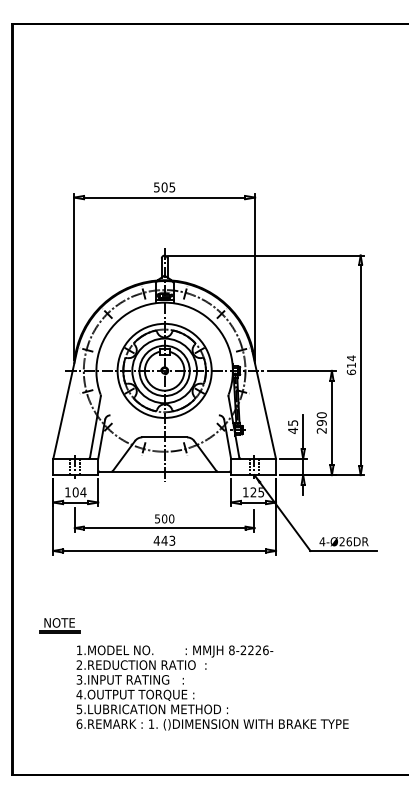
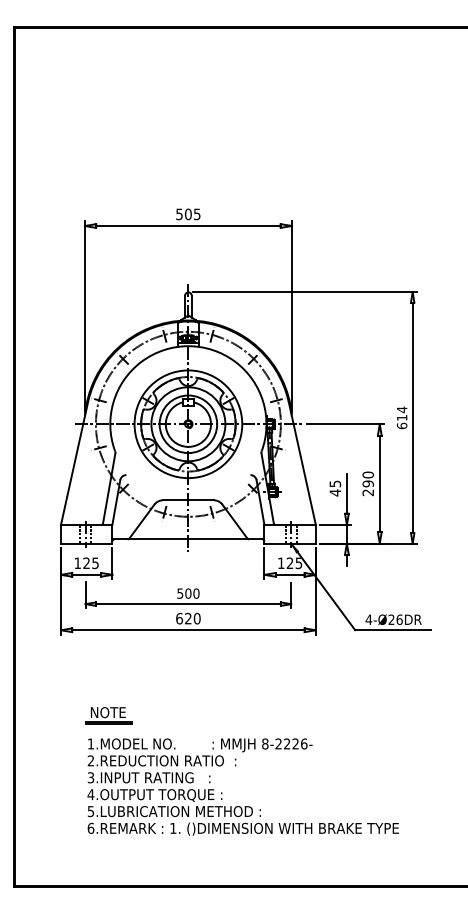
text: (79, 492) -> (90, 563), 104 -> 125
text: (164, 540) -> (188, 618), 443 -> 620
part: (59, 625) -> (108, 715), moved

